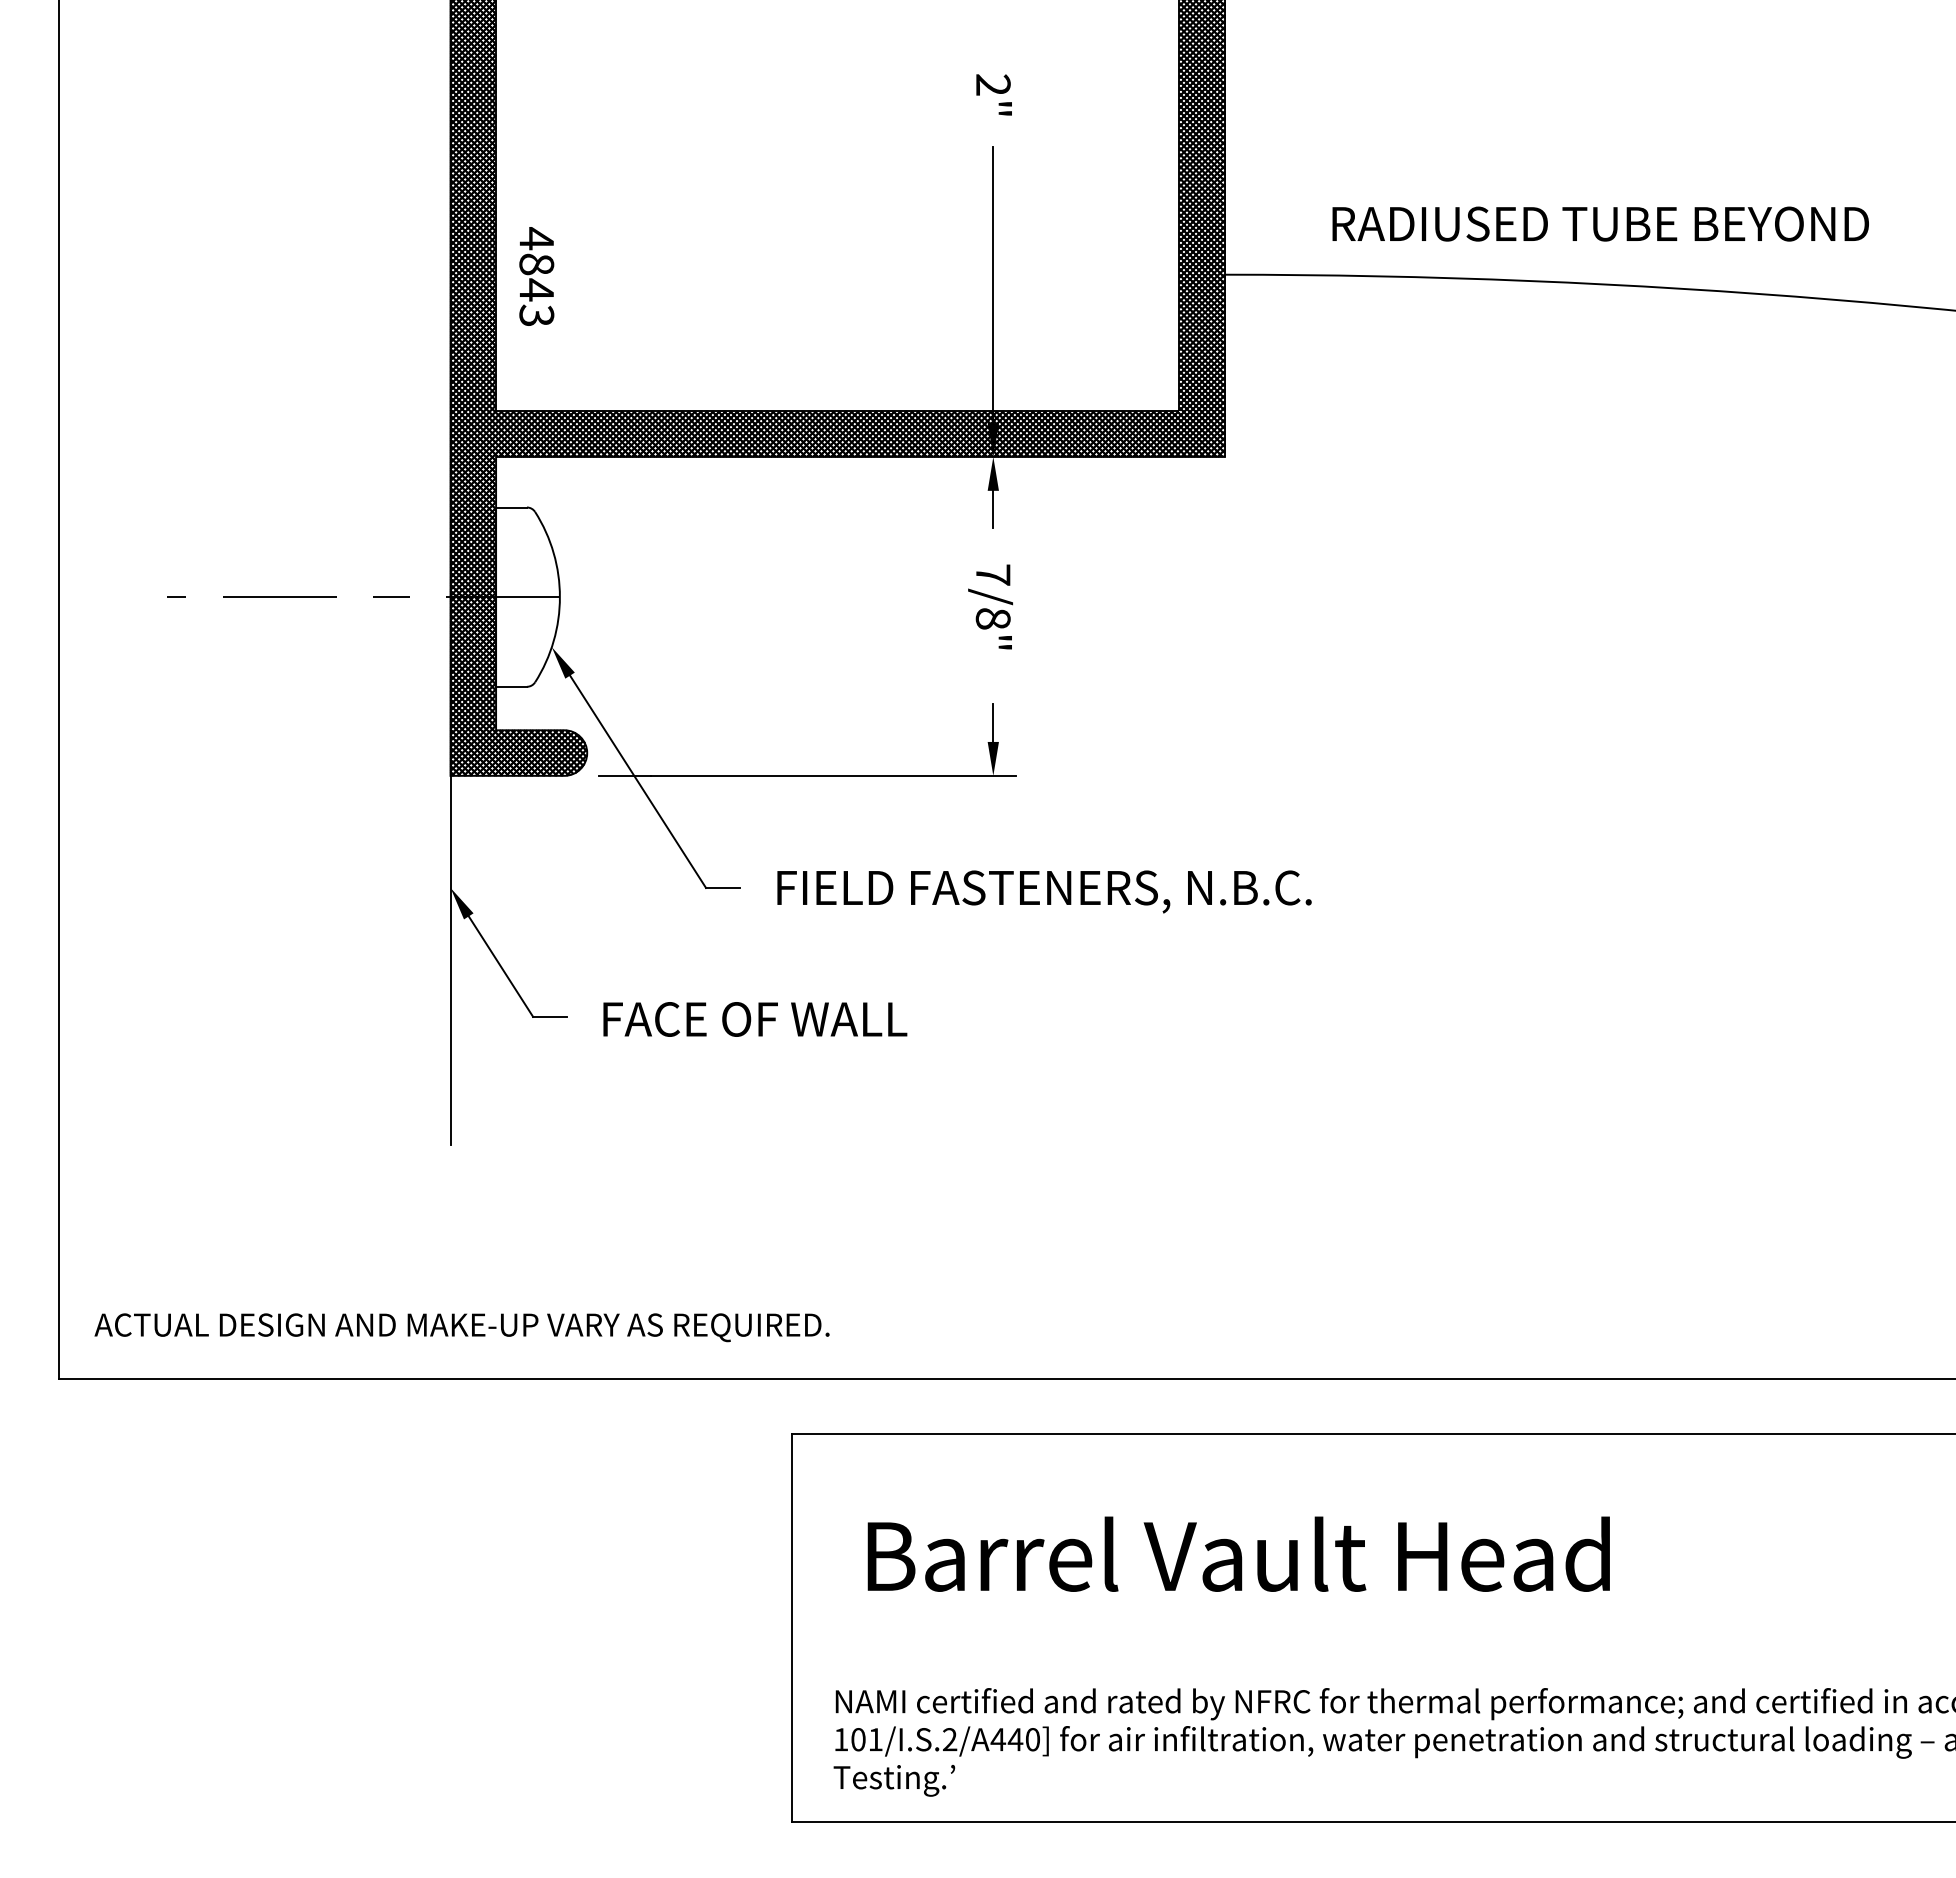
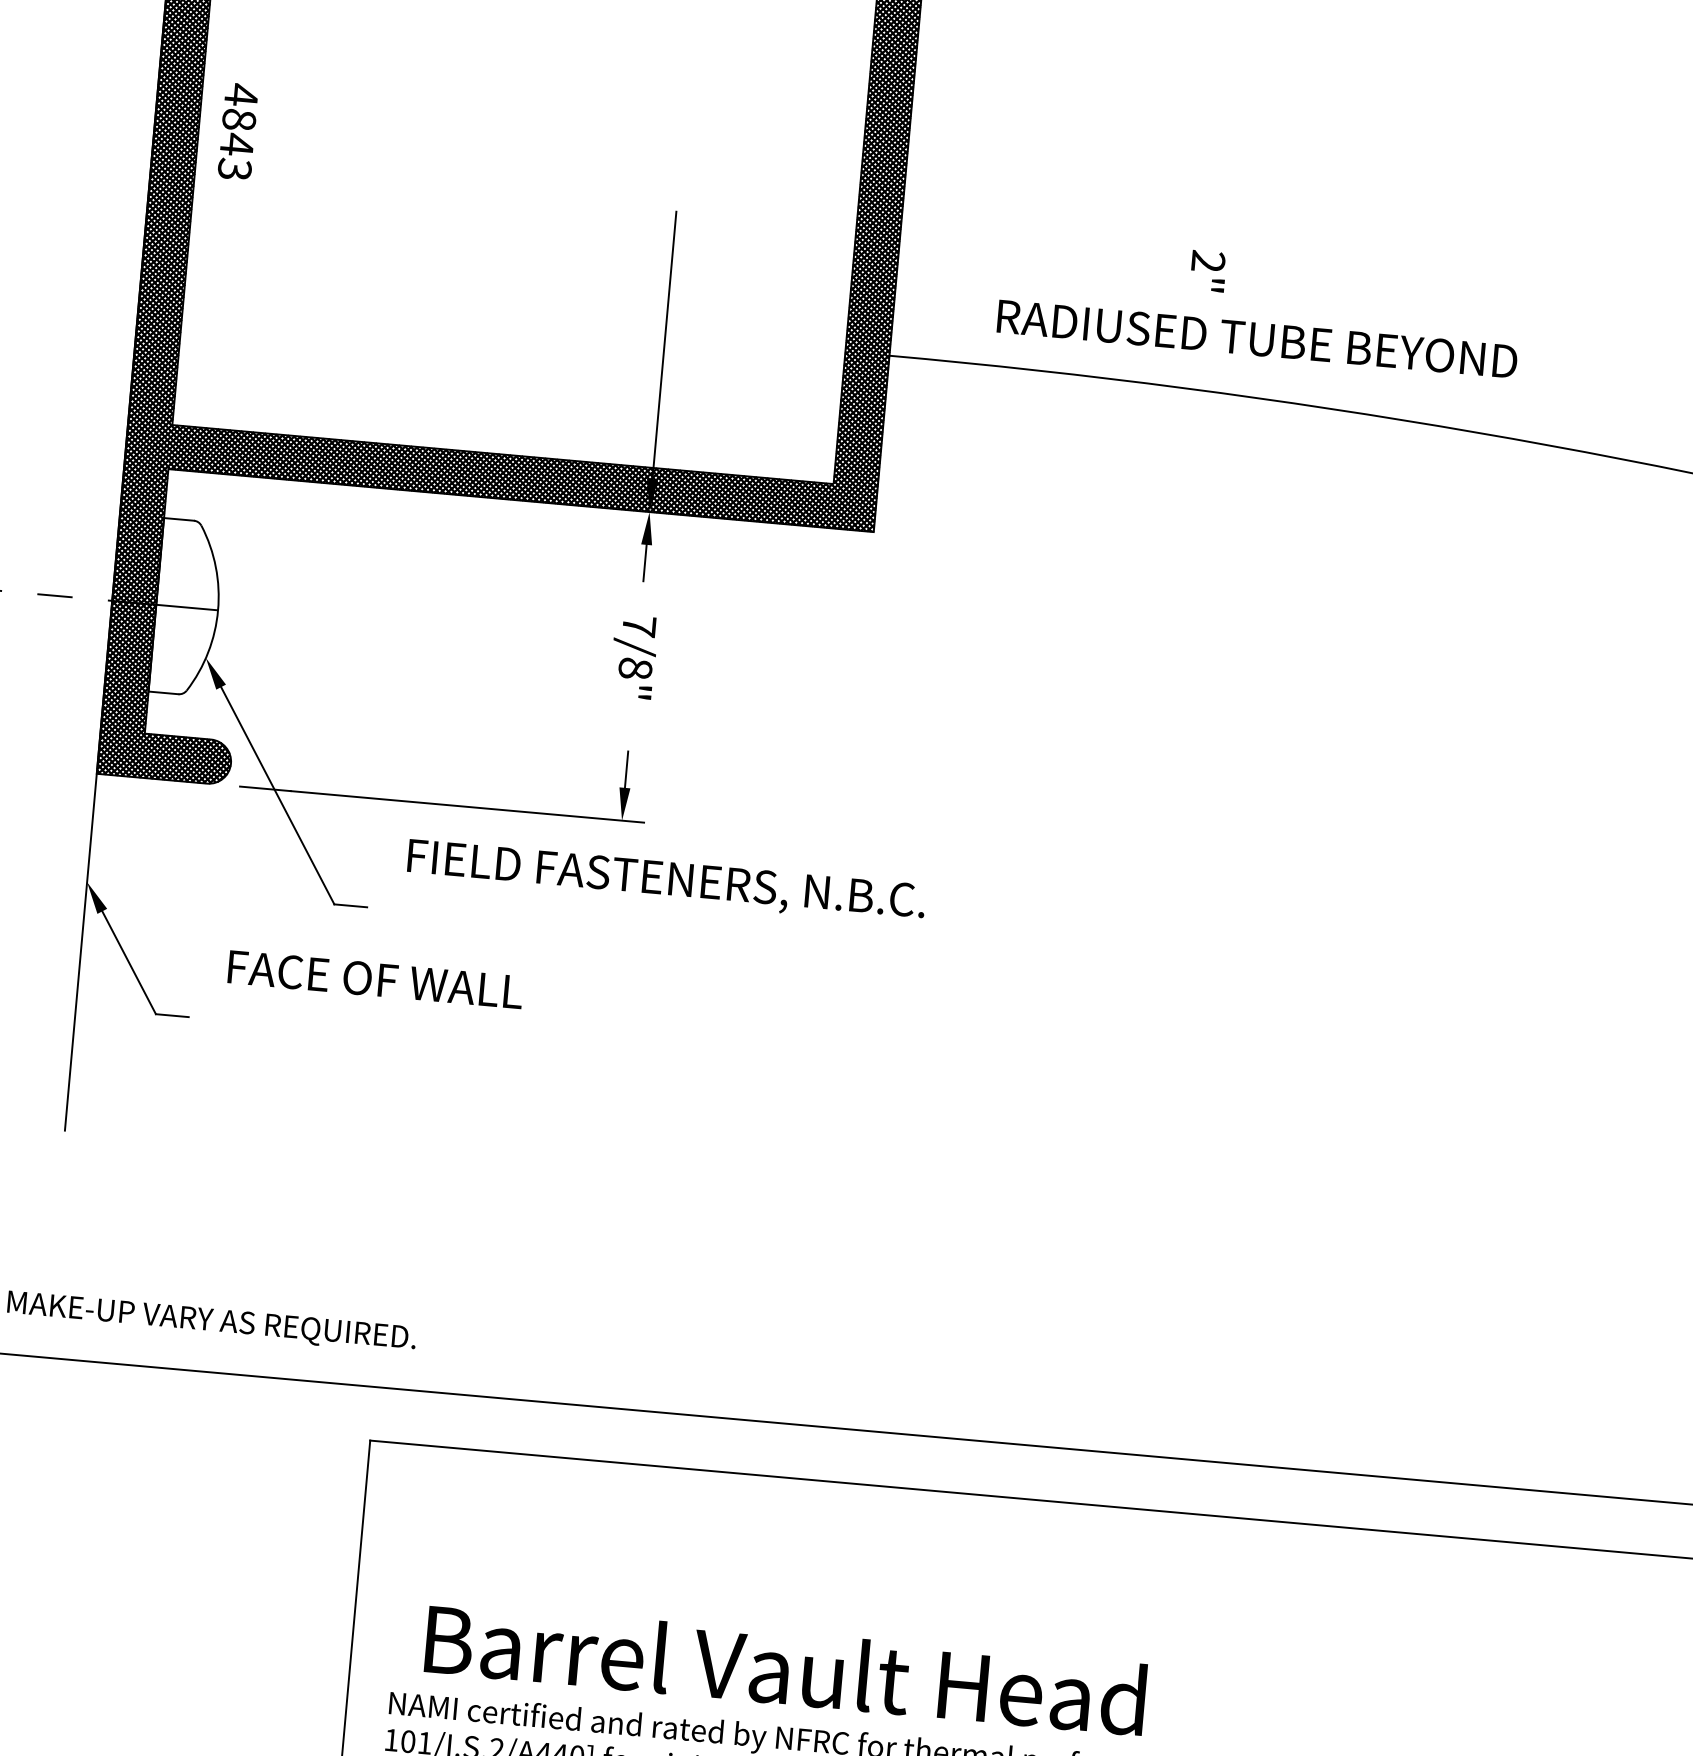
text: (993, 94) -> (1207, 270), moved
text: (536, 276) -> (237, 131), moved
text: (1044, 891) -> (666, 881), moved
text: (755, 1019) -> (375, 979), moved
text: (1238, 1553) -> (785, 1667), moved

